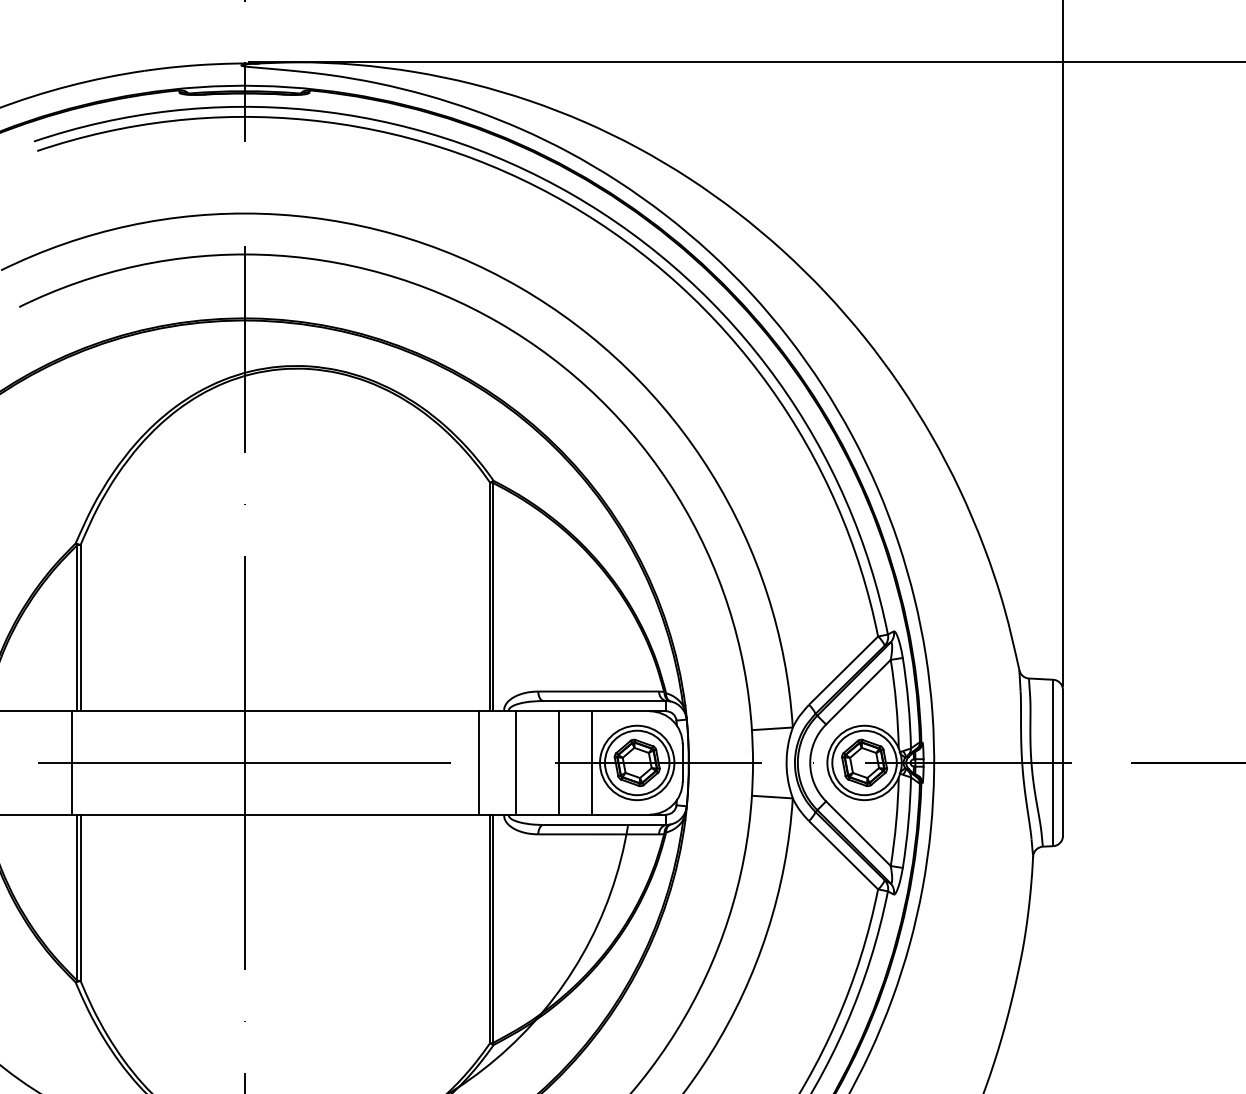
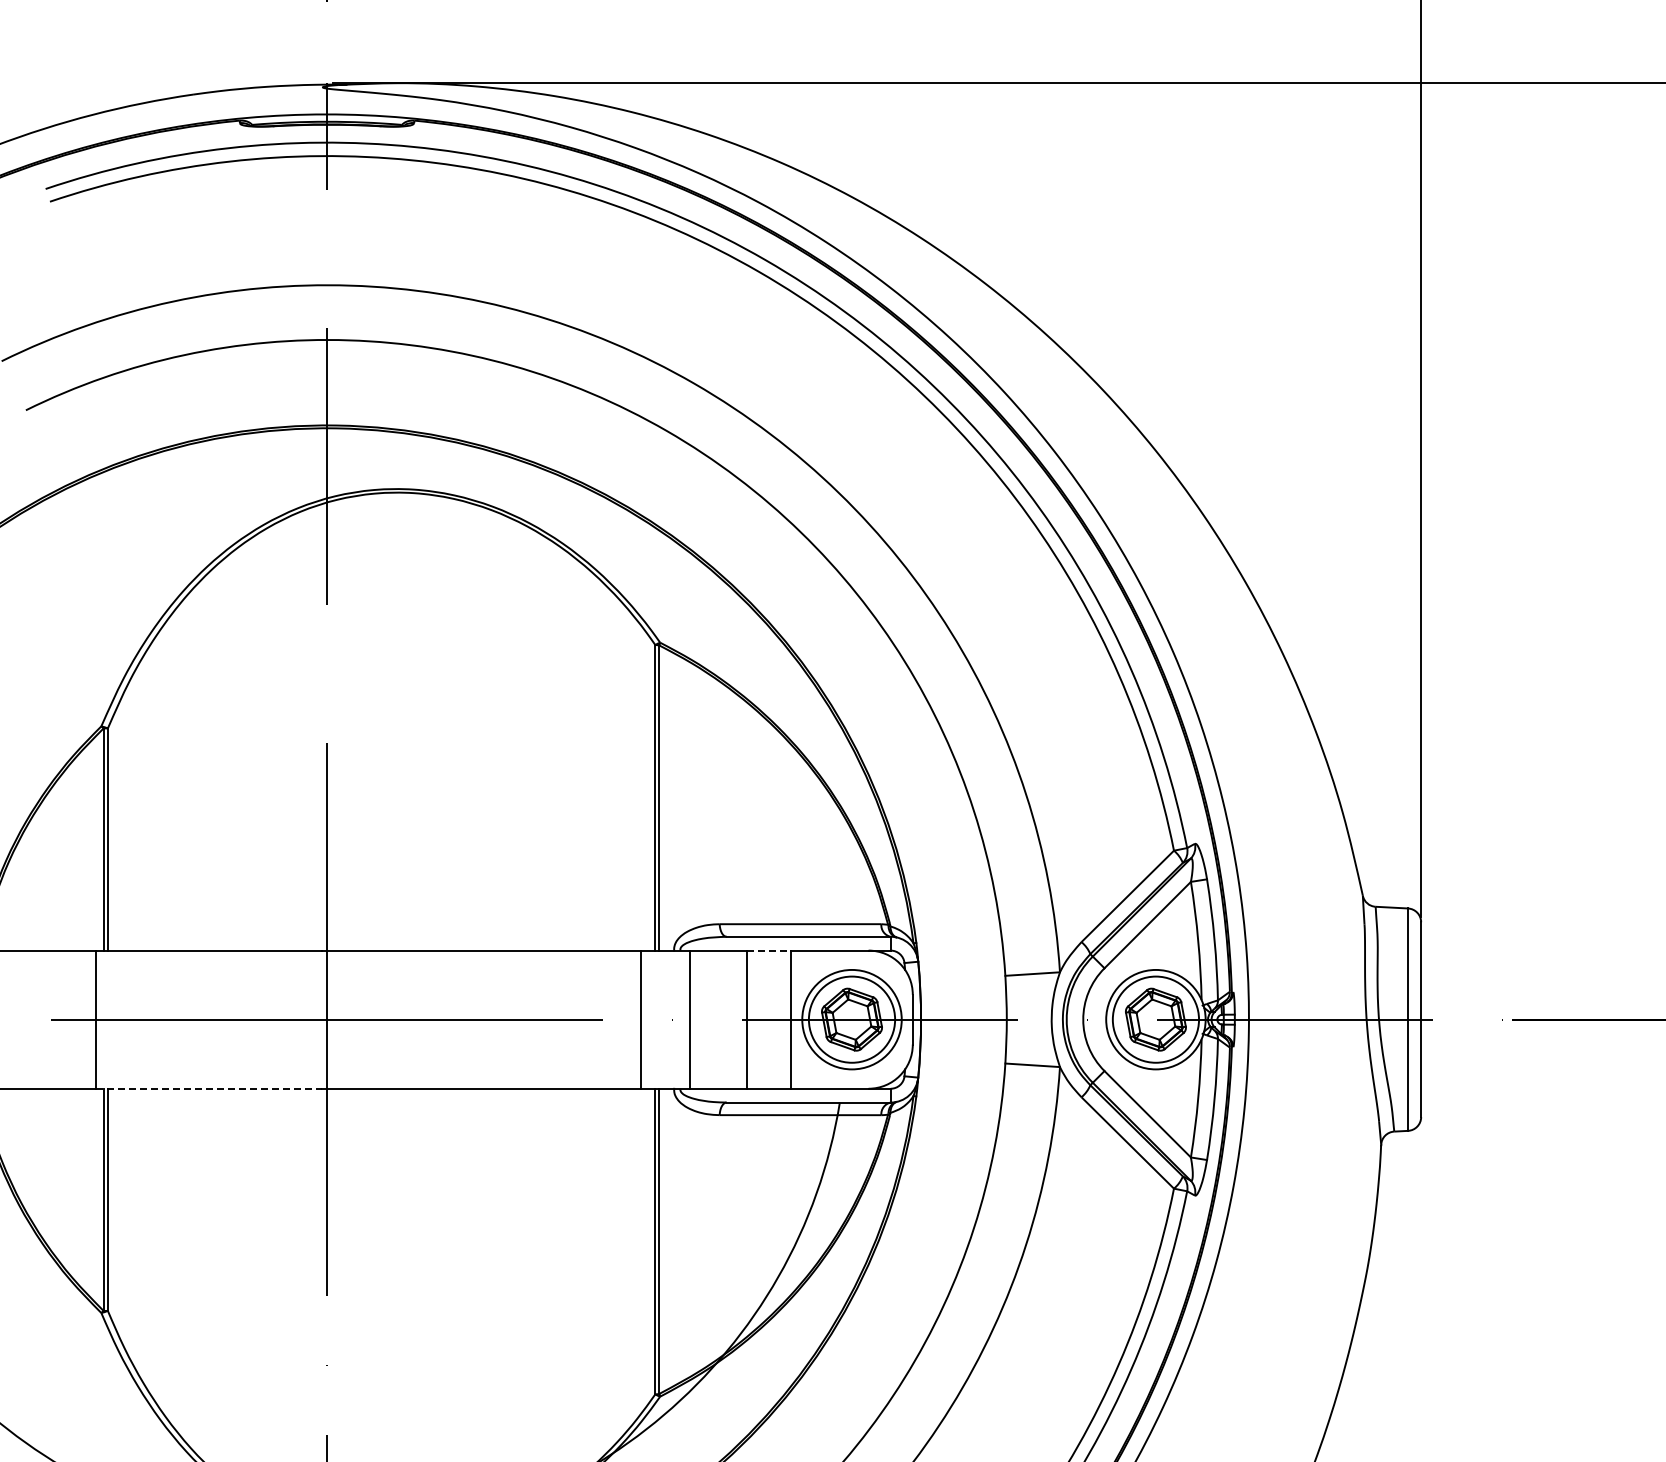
line: (575, 711) -> (769, 950), solid -> dashed
line: (155, 814) -> (208, 1088), solid -> dashed

